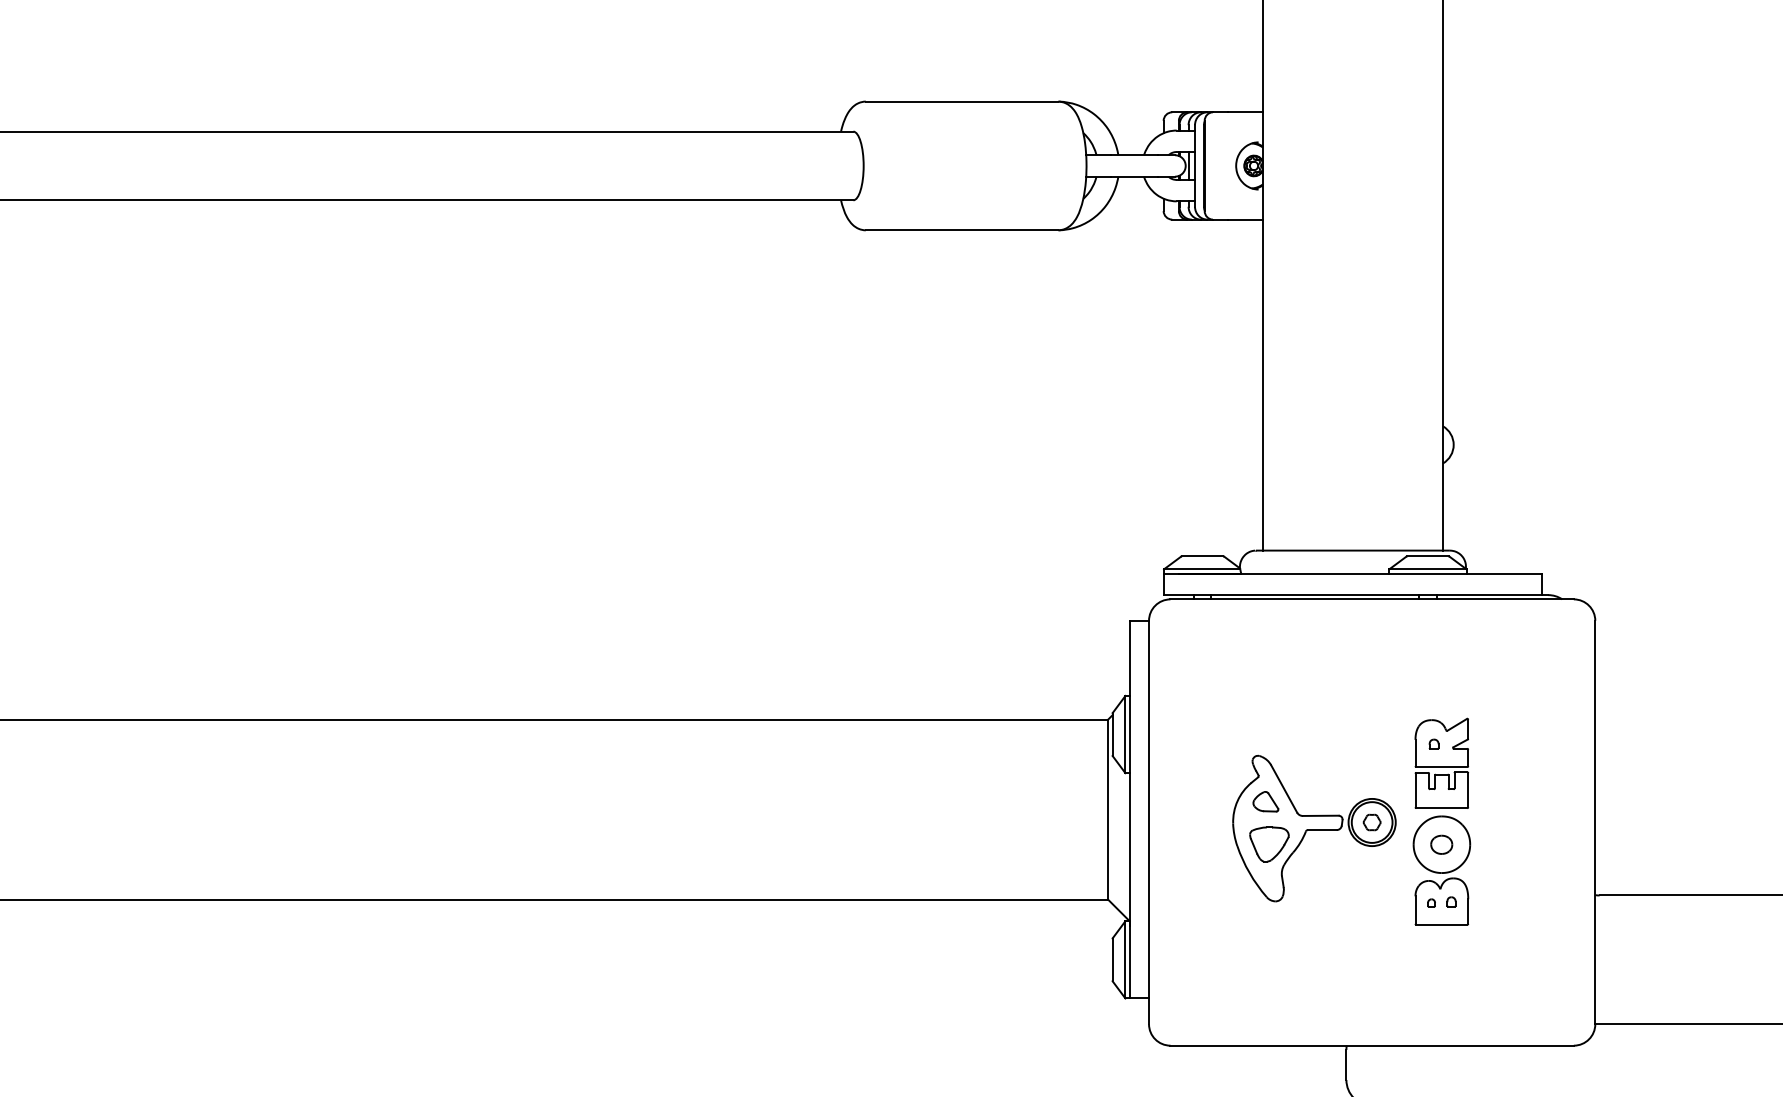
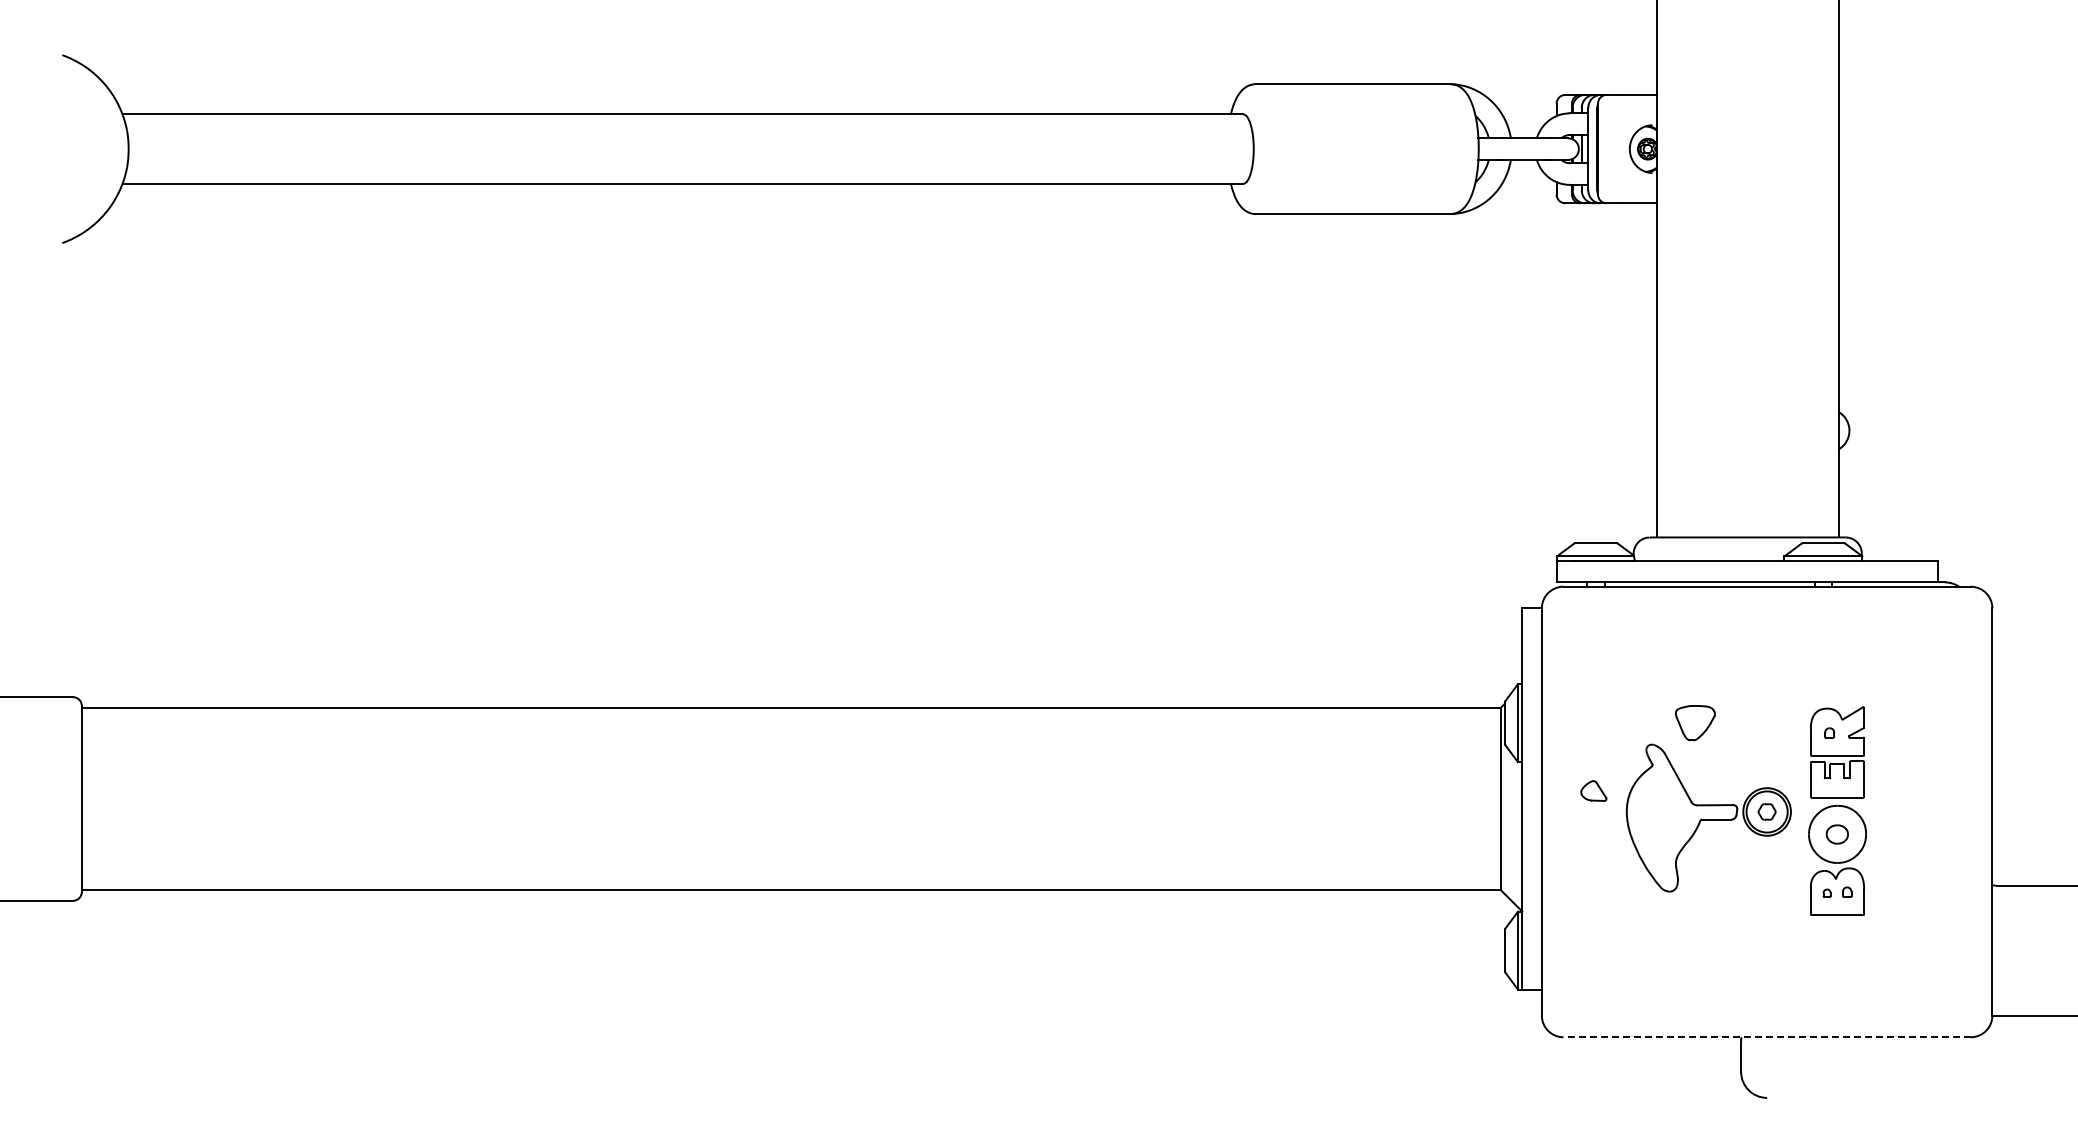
part: (1265, 801) -> (1593, 790), moved
part: (1269, 844) -> (1695, 723), moved
line: (1372, 1045) -> (1767, 1037), solid -> dashed

